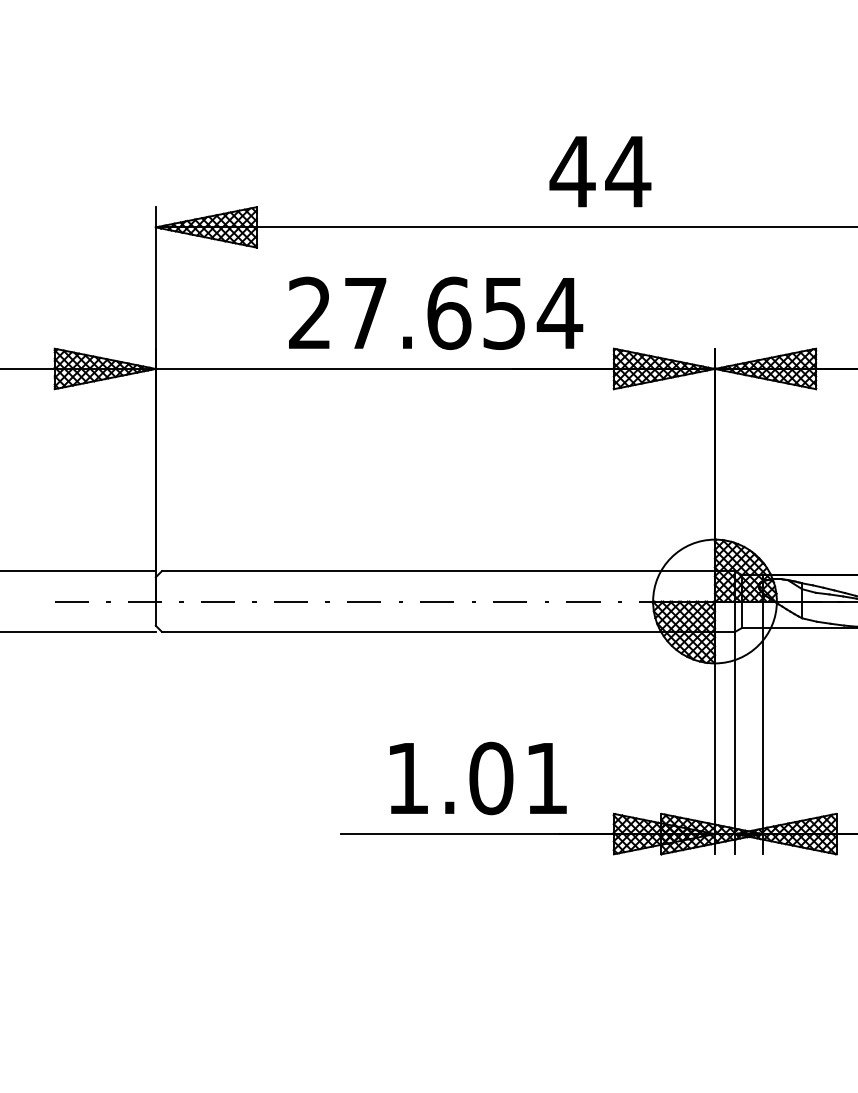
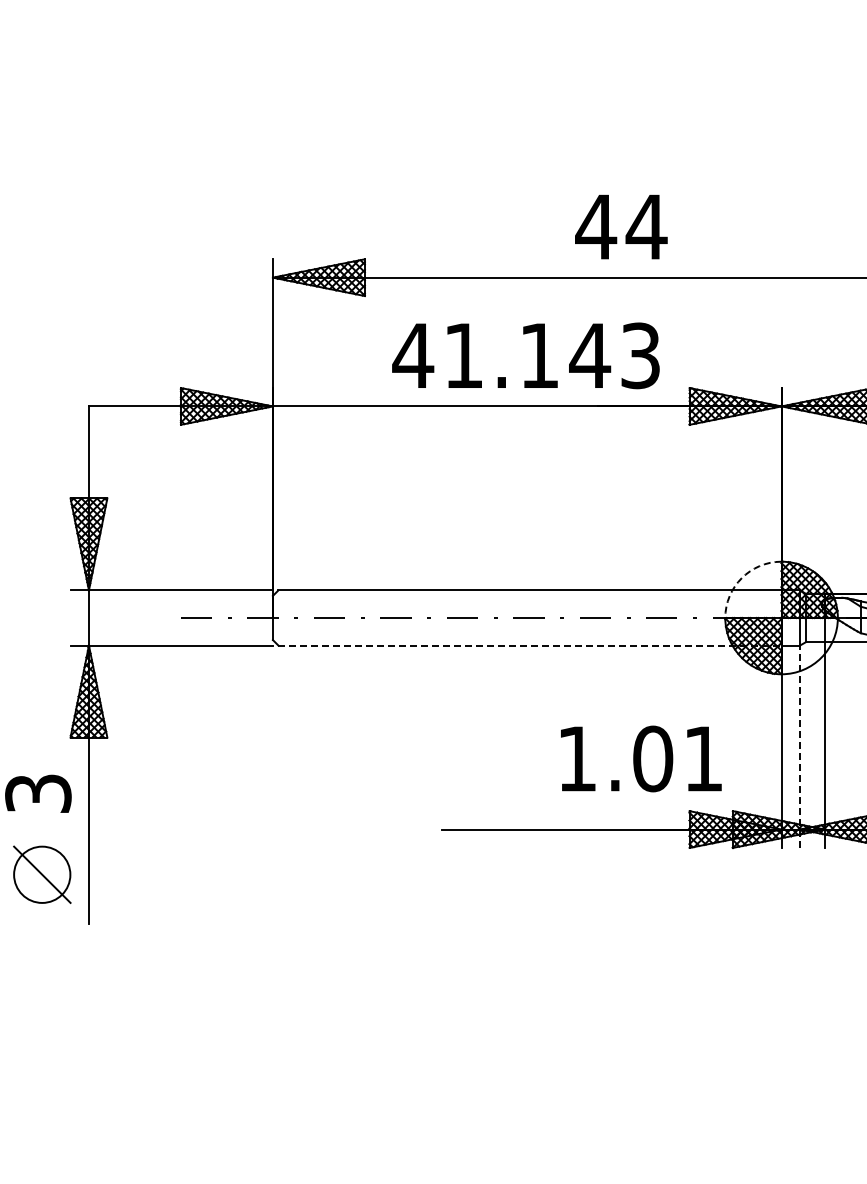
text: (600, 171) -> (621, 226), moved
text: (434, 312) -> (526, 355), 27.654 -> 41.143
arc: (670, 558) -> (741, 578), solid -> dashed
line: (438, 631) -> (530, 645), solid -> dashed
line: (735, 742) -> (800, 746), solid -> dashed
text: (478, 777) -> (641, 758), moved

